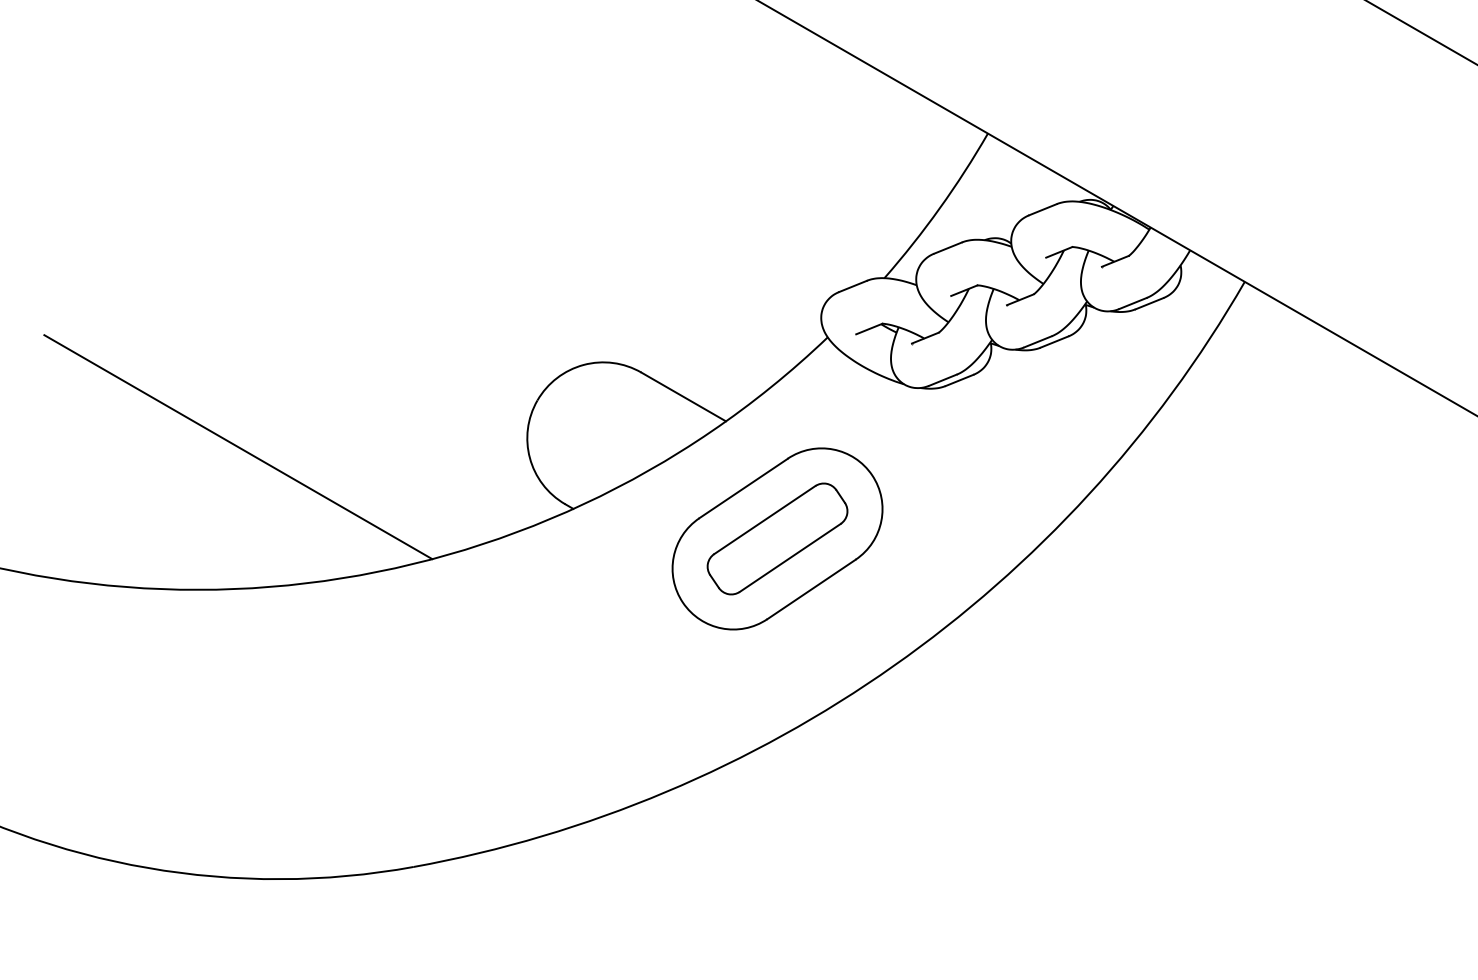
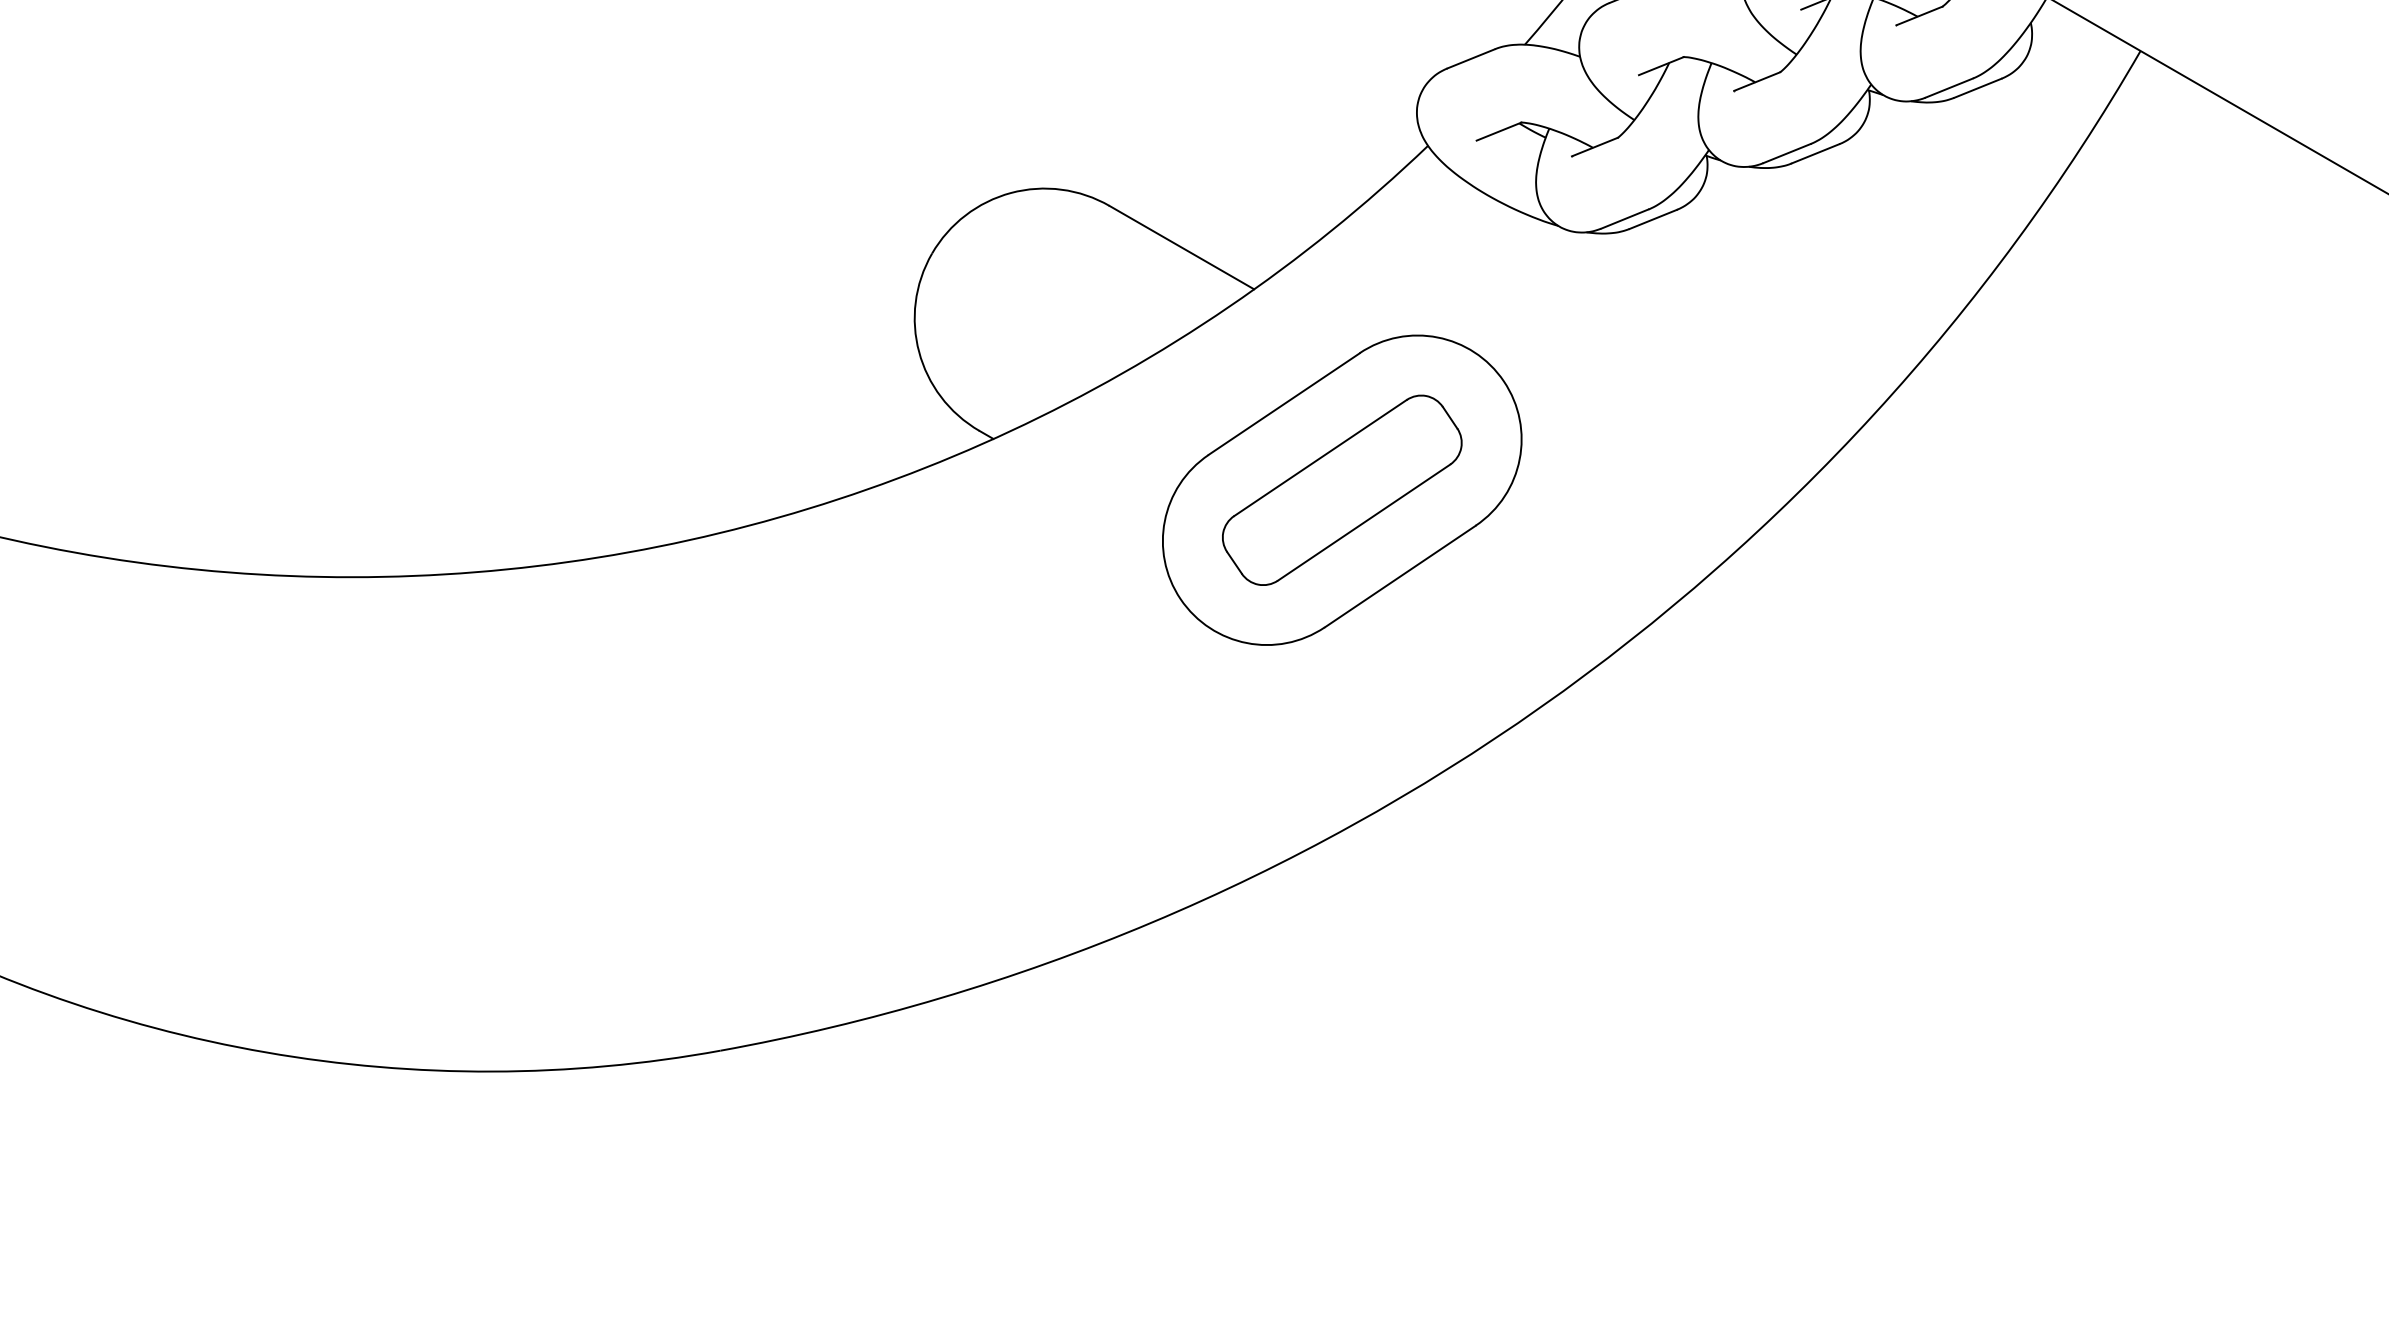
line: (238, 447) -> (421, 334), removed

